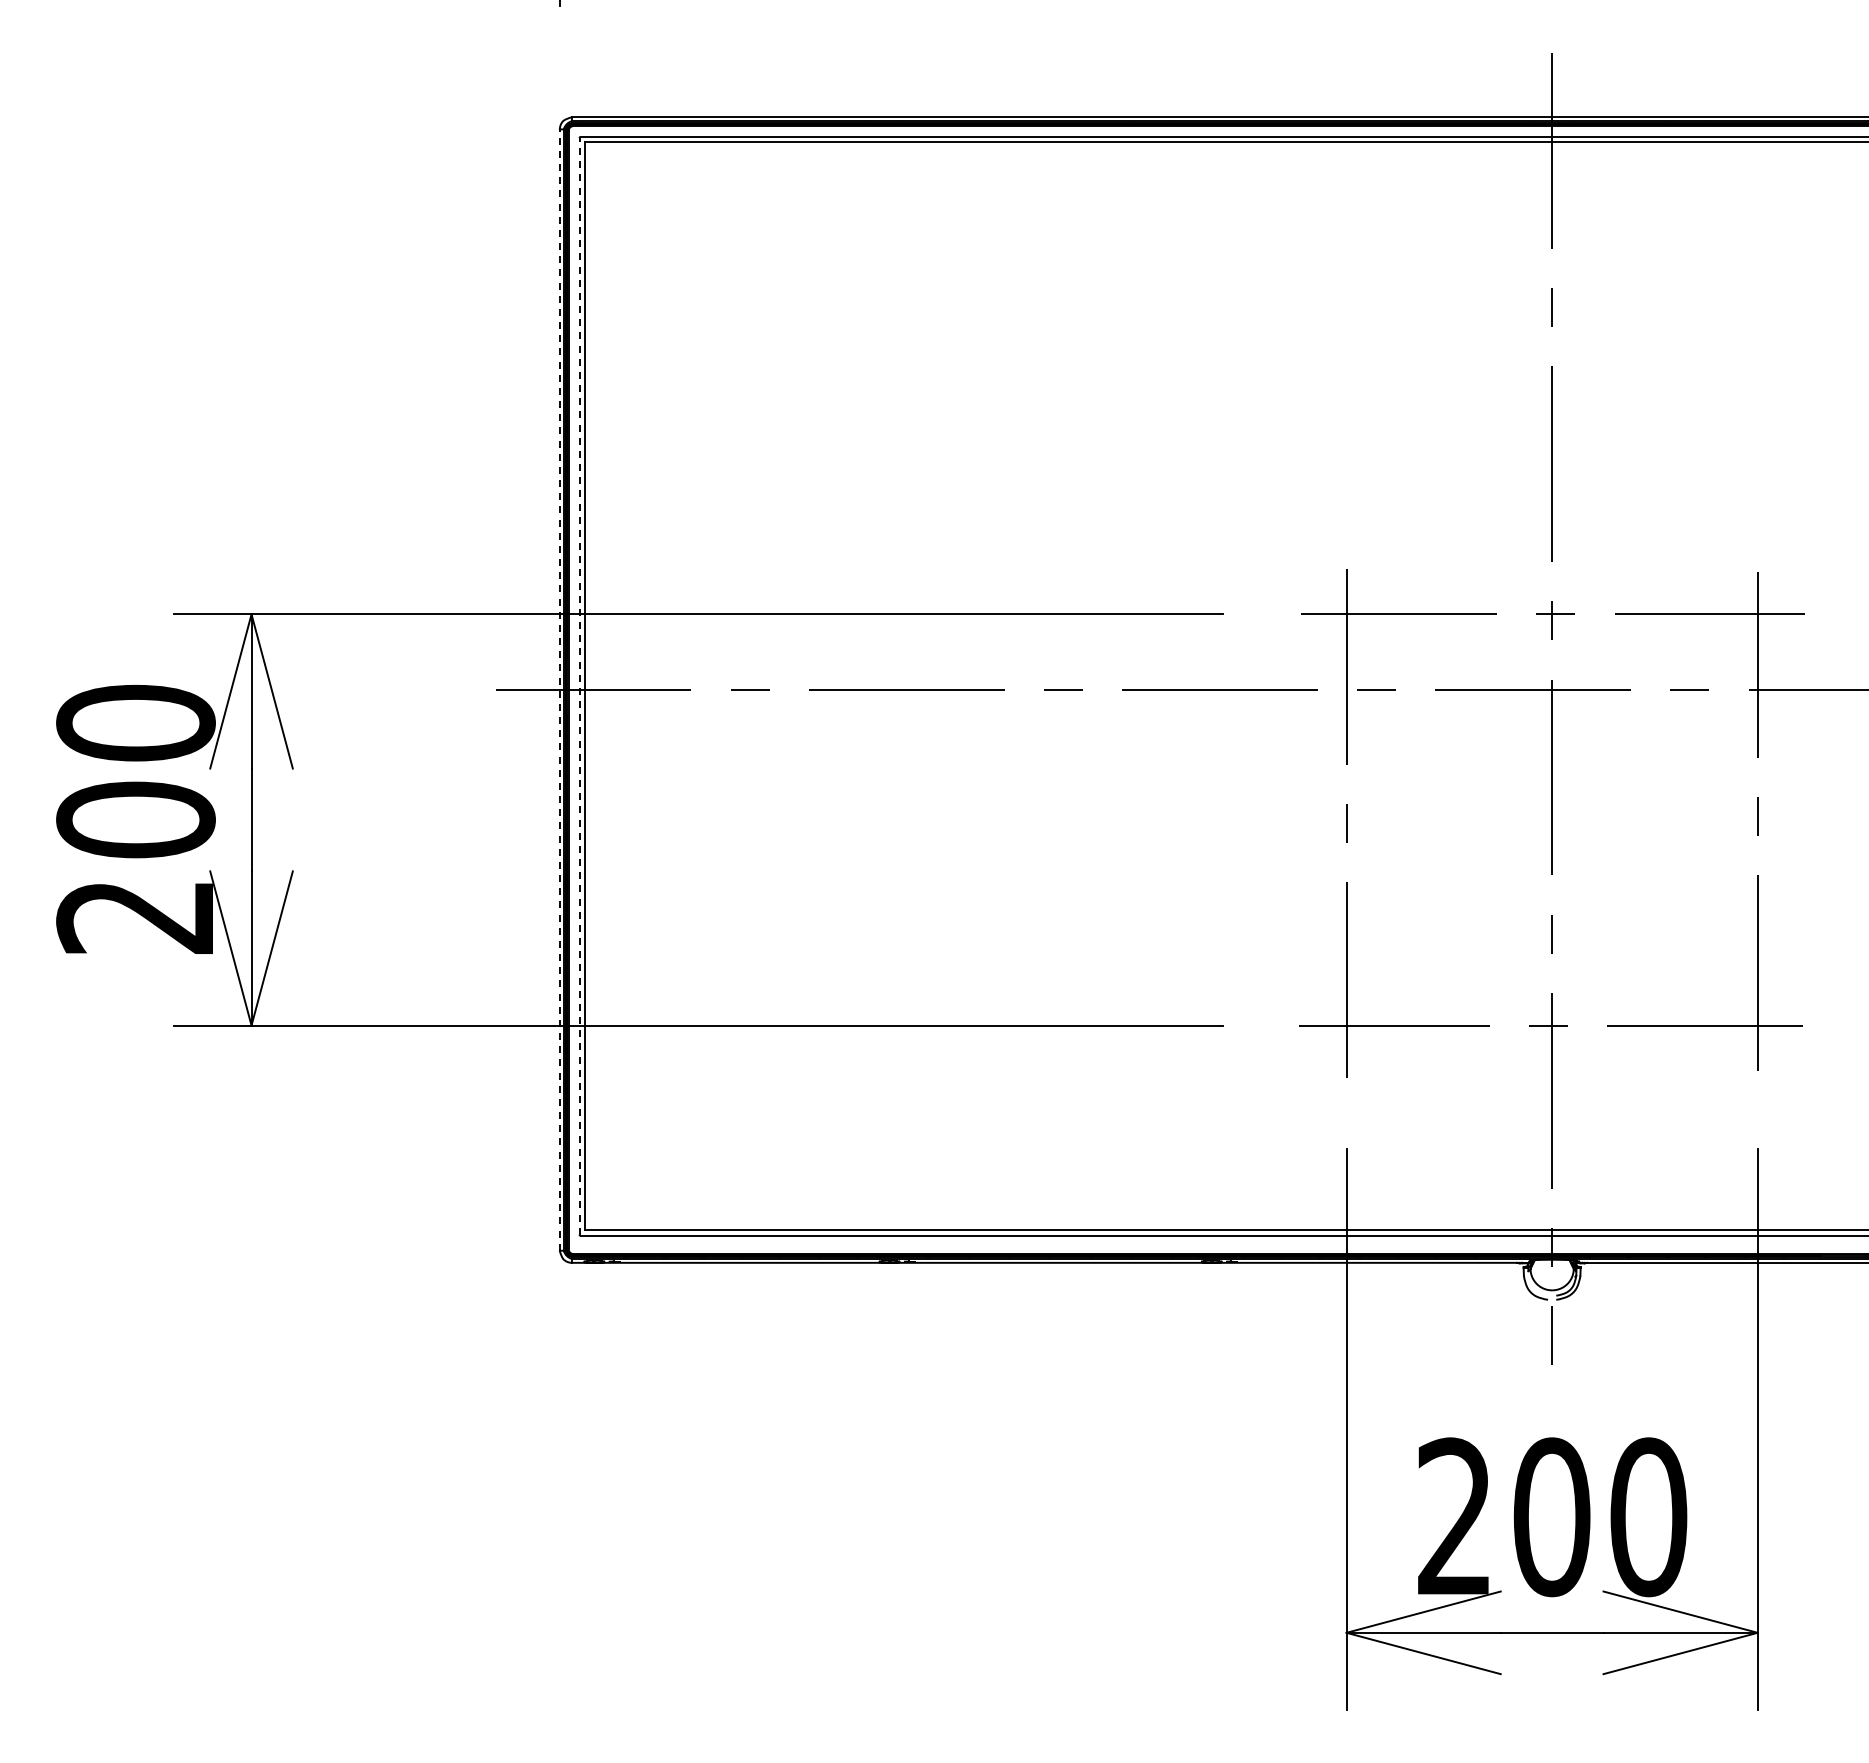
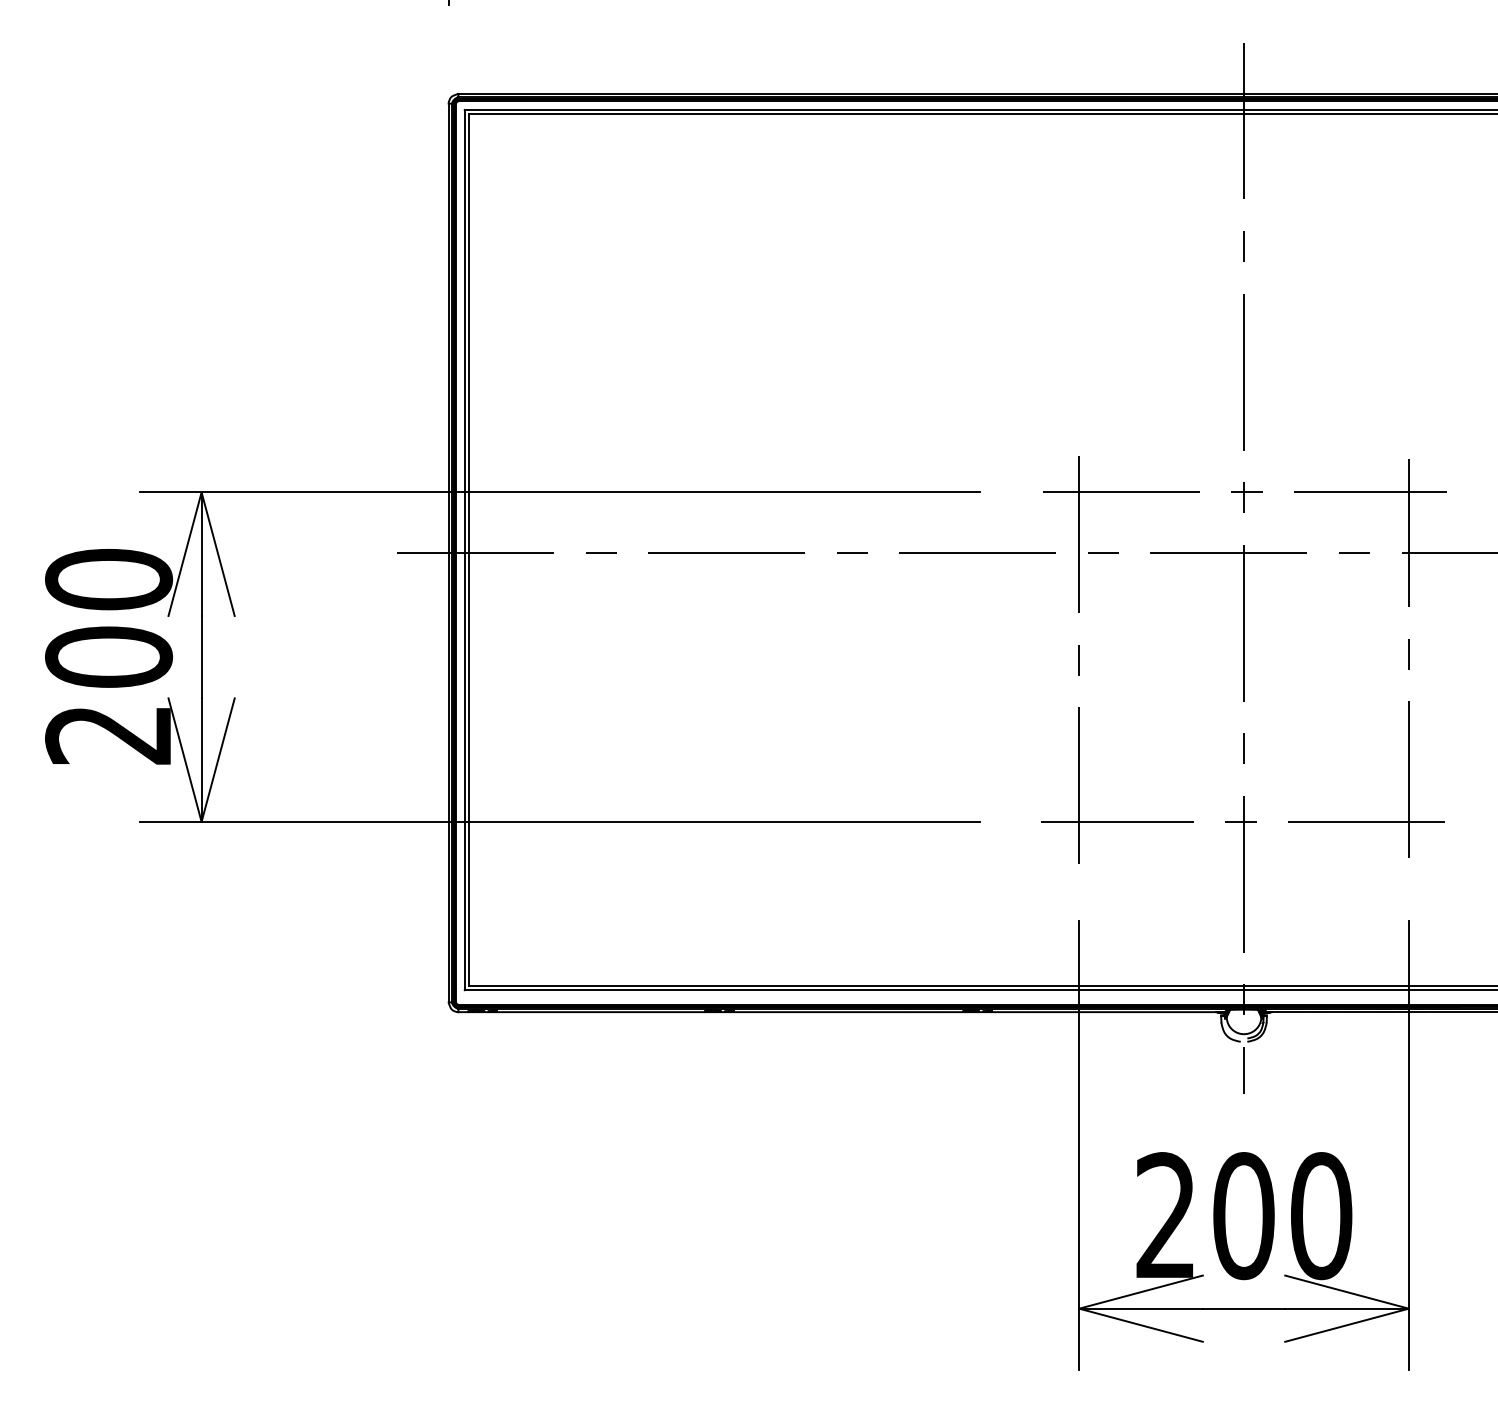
line: (579, 685) -> (464, 549), dashed -> solid
line: (559, 690) -> (448, 553), dashed -> solid

